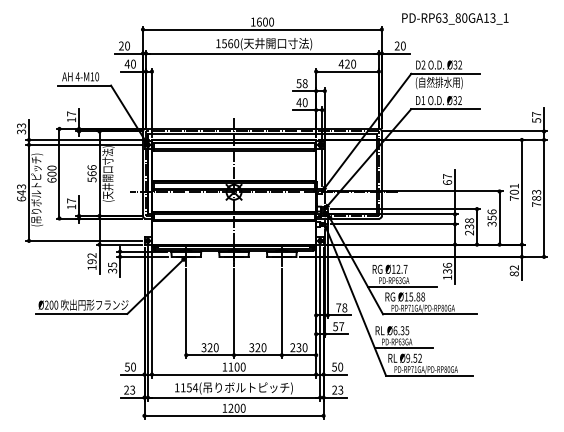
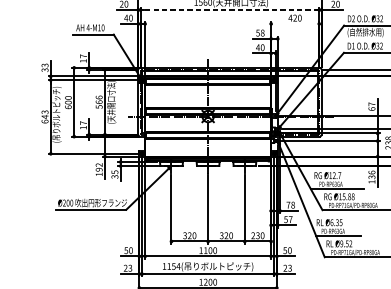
line: (261, 53) -> (229, 9), solid -> dashed
line: (347, 71) -> (295, 23), removed

